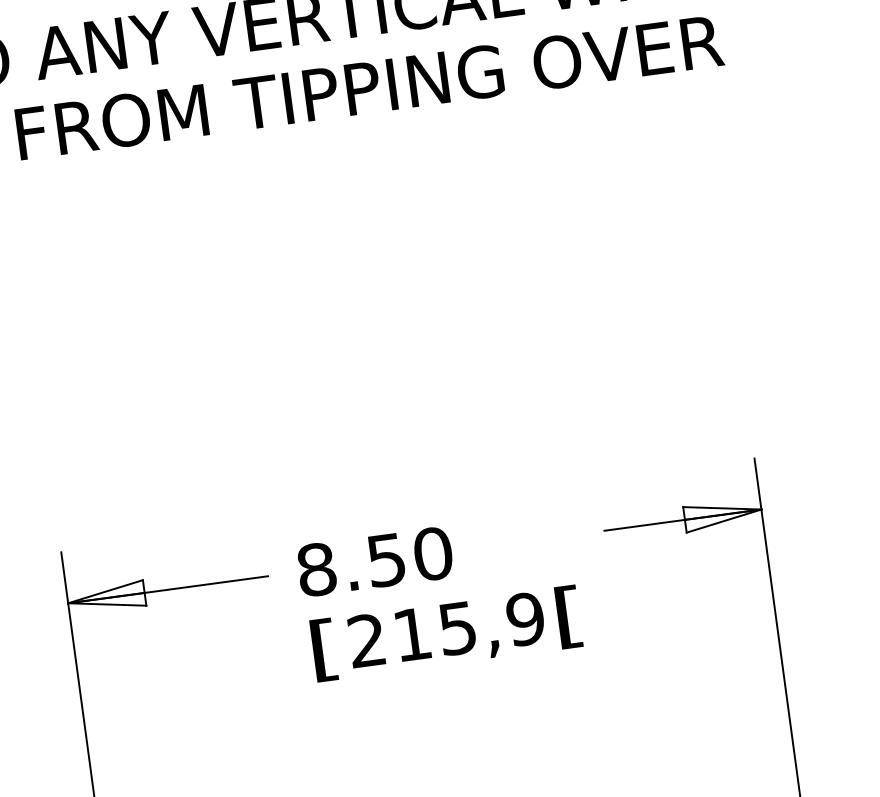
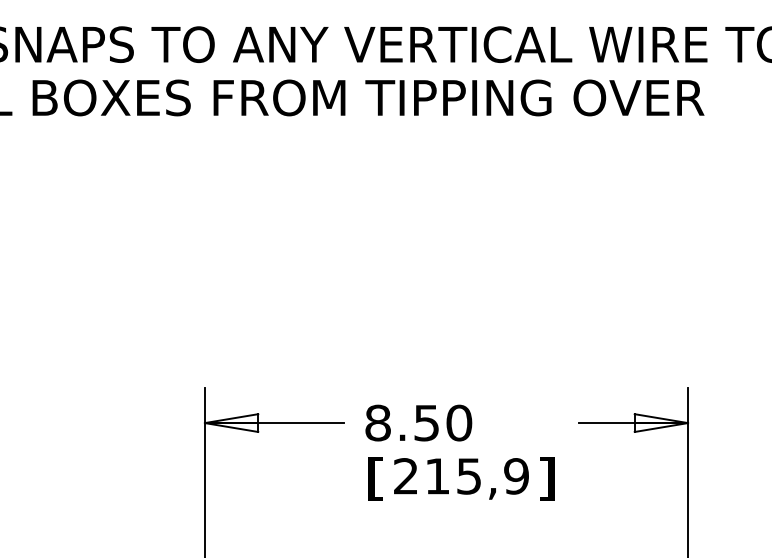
text: (569, 616) -> (546, 478), [ -> ]

